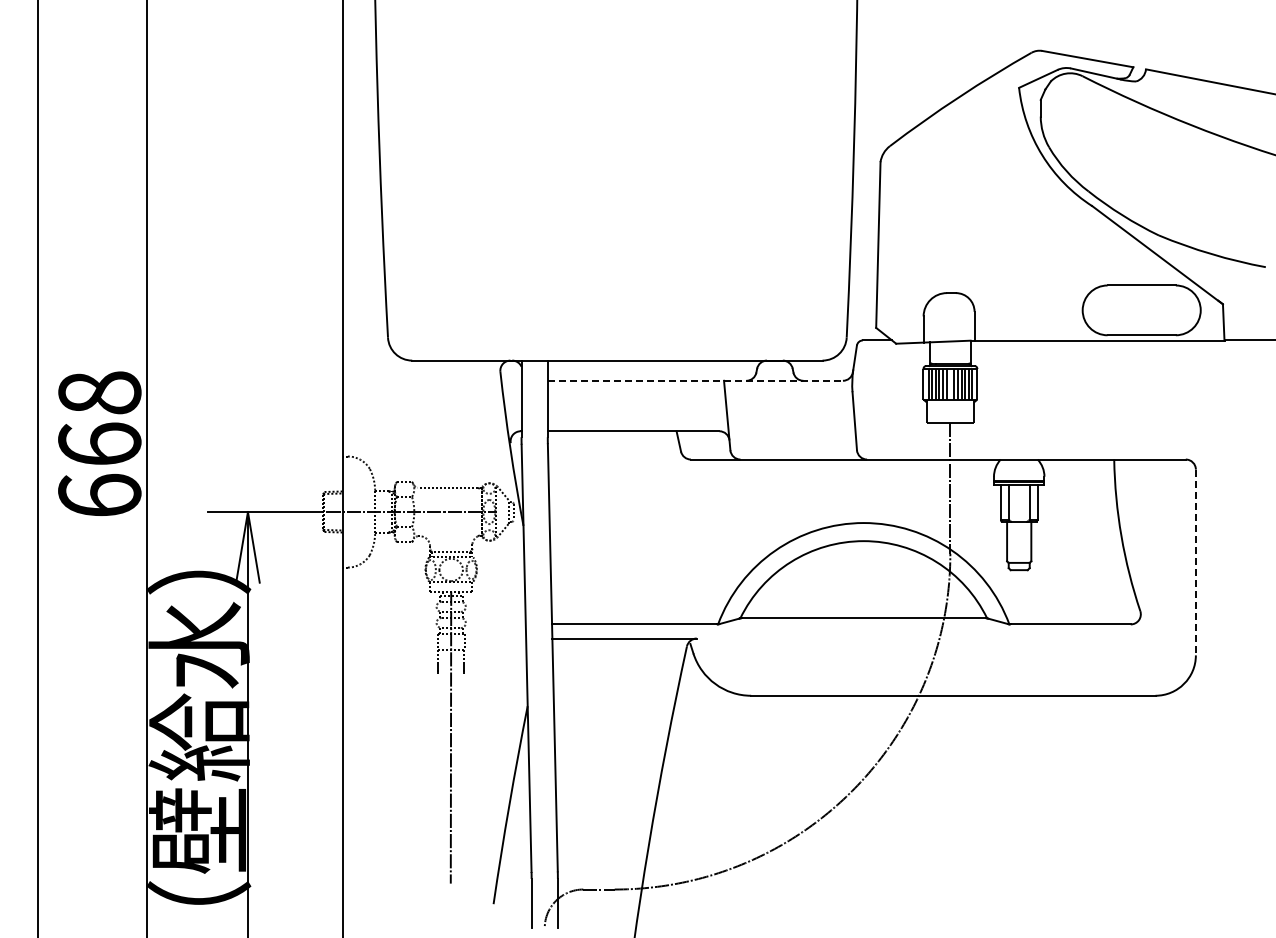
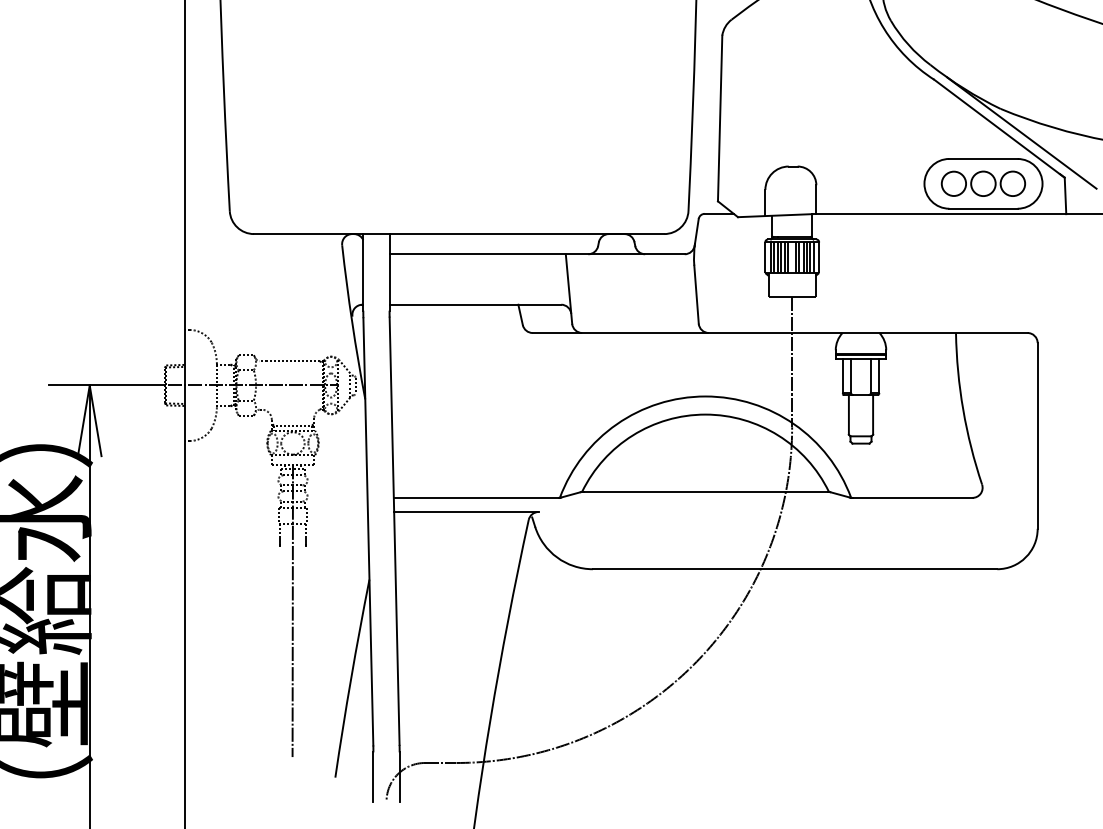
line: (1179, 259) -> (1021, 132), added
part: (1141, 310) -> (983, 183), added
line: (695, 380) -> (537, 253), dashed -> solid
line: (1195, 562) -> (1037, 435), dashed -> solid

